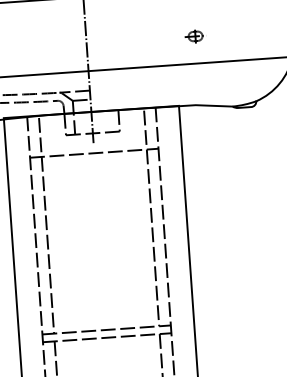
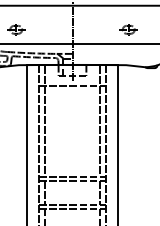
part: (195, 35) -> (128, 29), size x1.67

